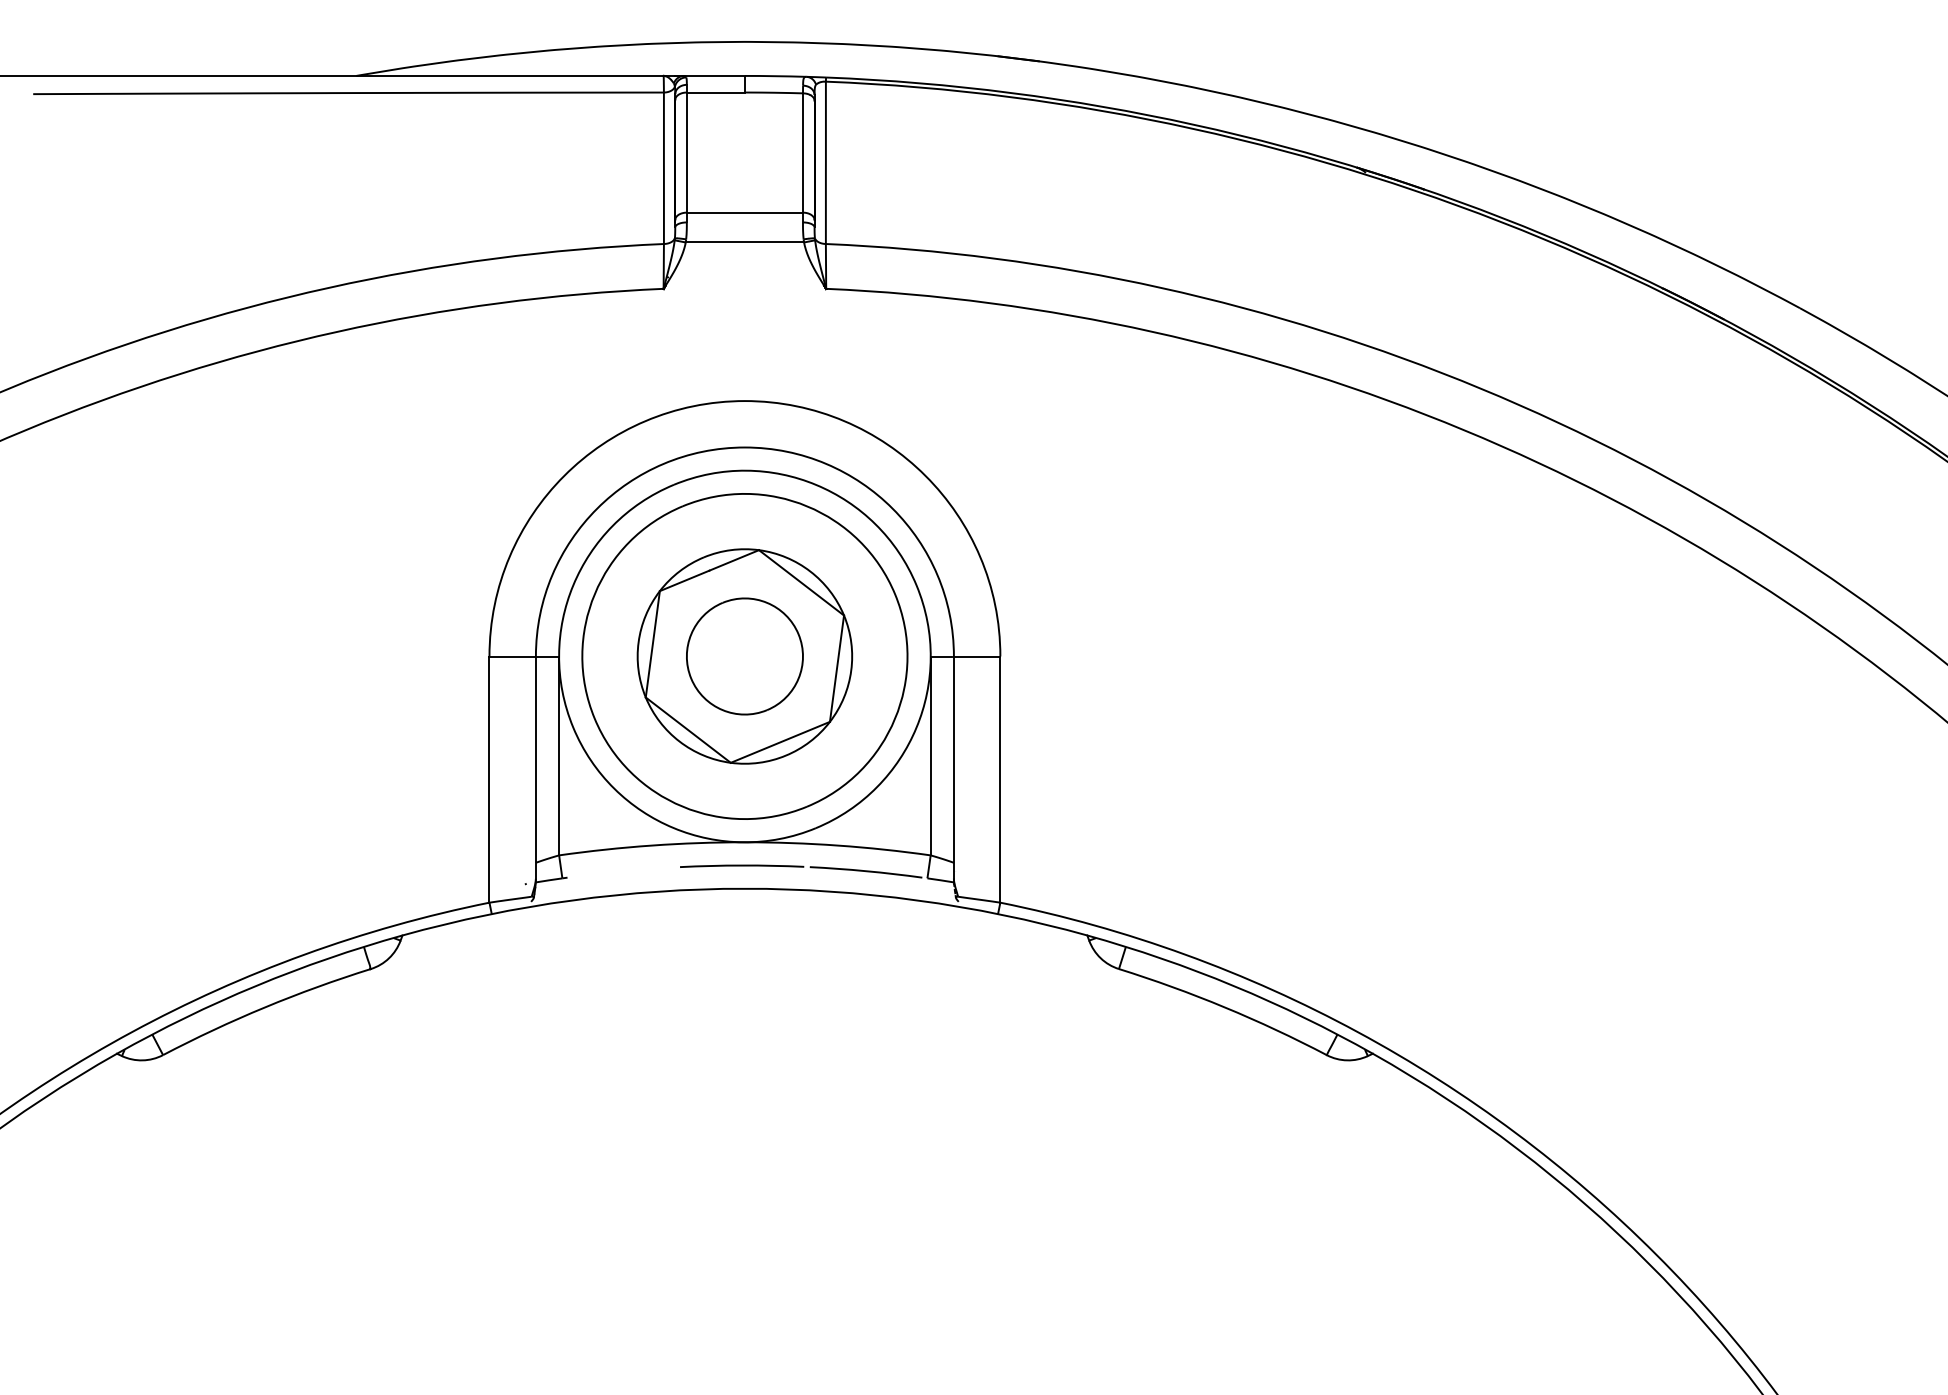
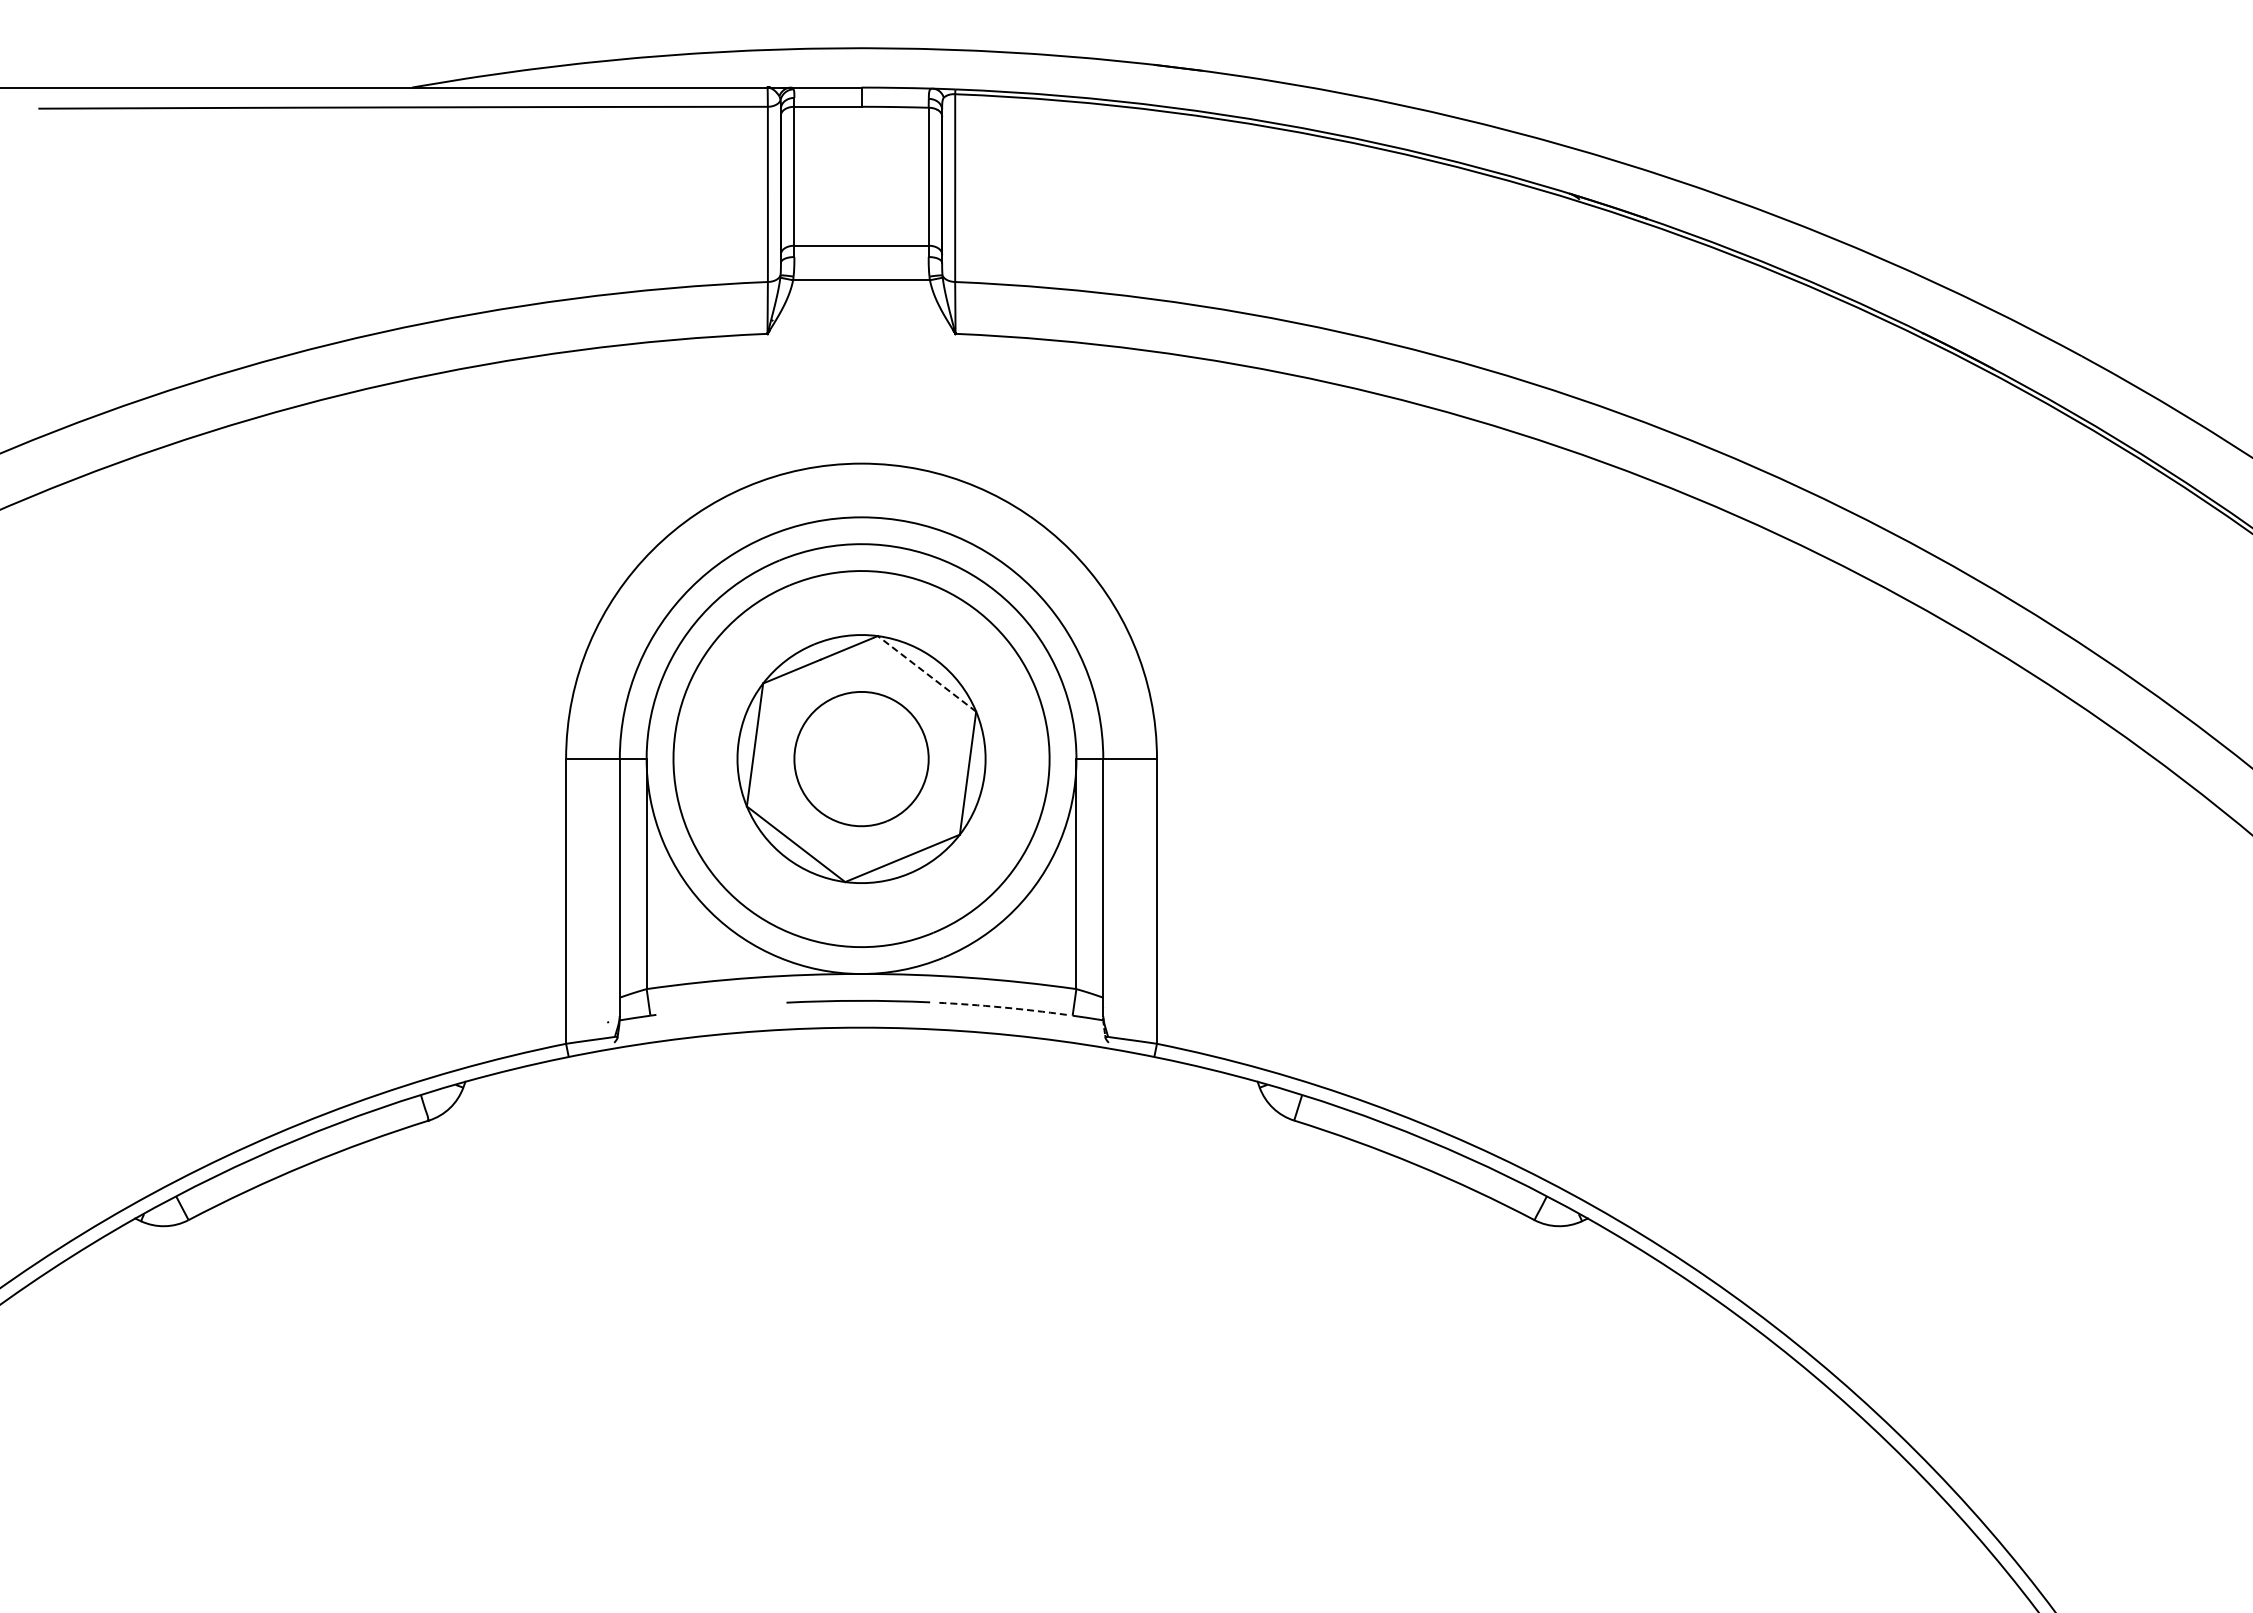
line: (801, 582) -> (926, 673), solid -> dashed
arc: (865, 871) -> (1001, 1007), solid -> dashed

